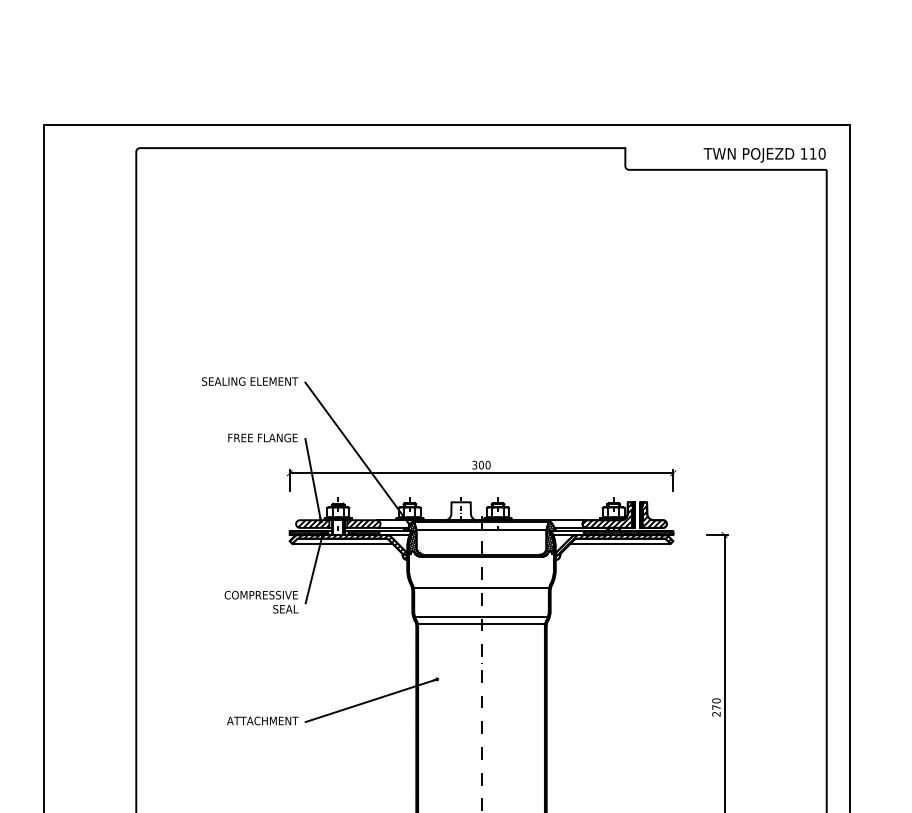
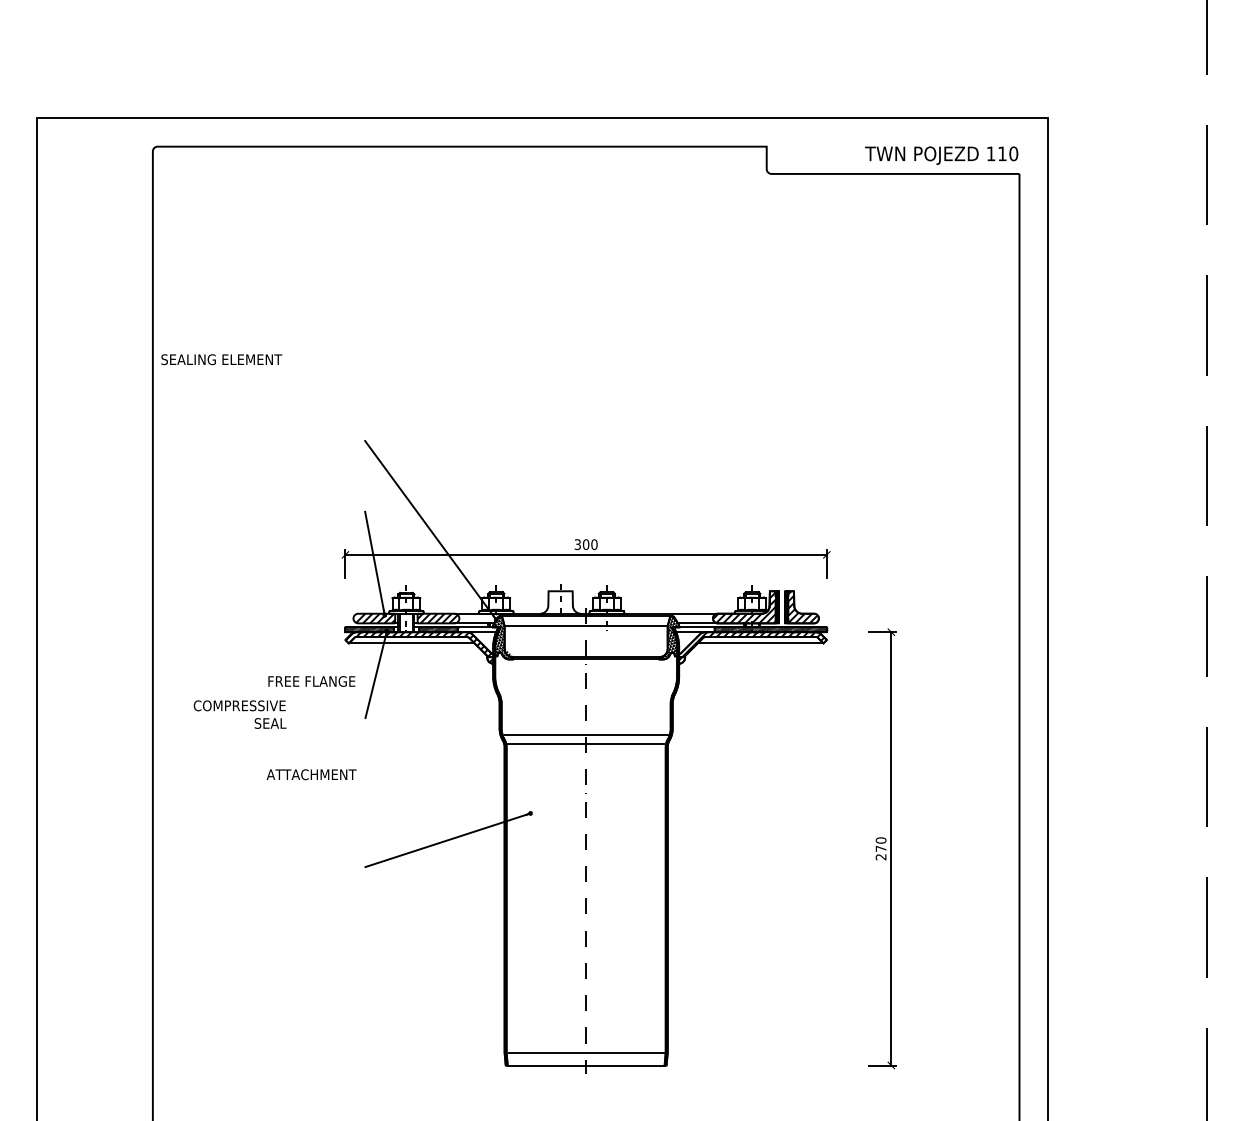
text: (249, 381) -> (221, 359), moved
text: (262, 437) -> (311, 681), moved
line: (481, 587) -> (586, 698), removed
text: (261, 602) -> (239, 714), moved
text: (262, 720) -> (311, 774), moved

